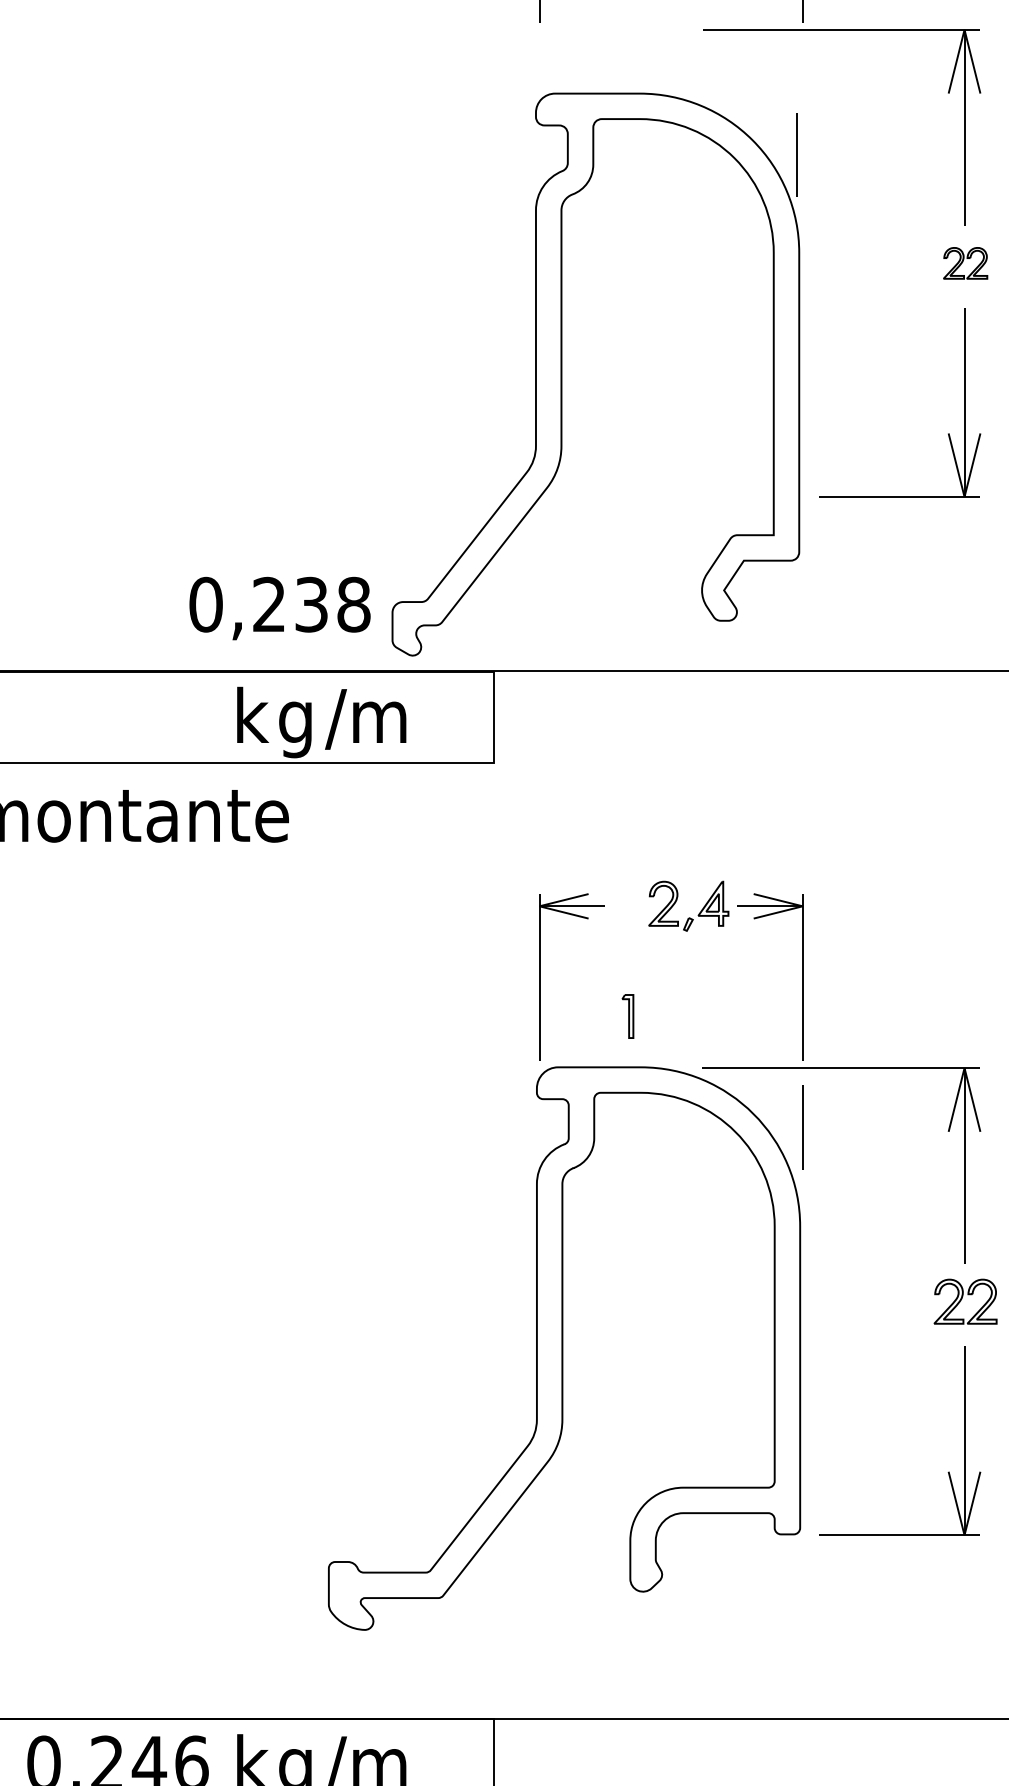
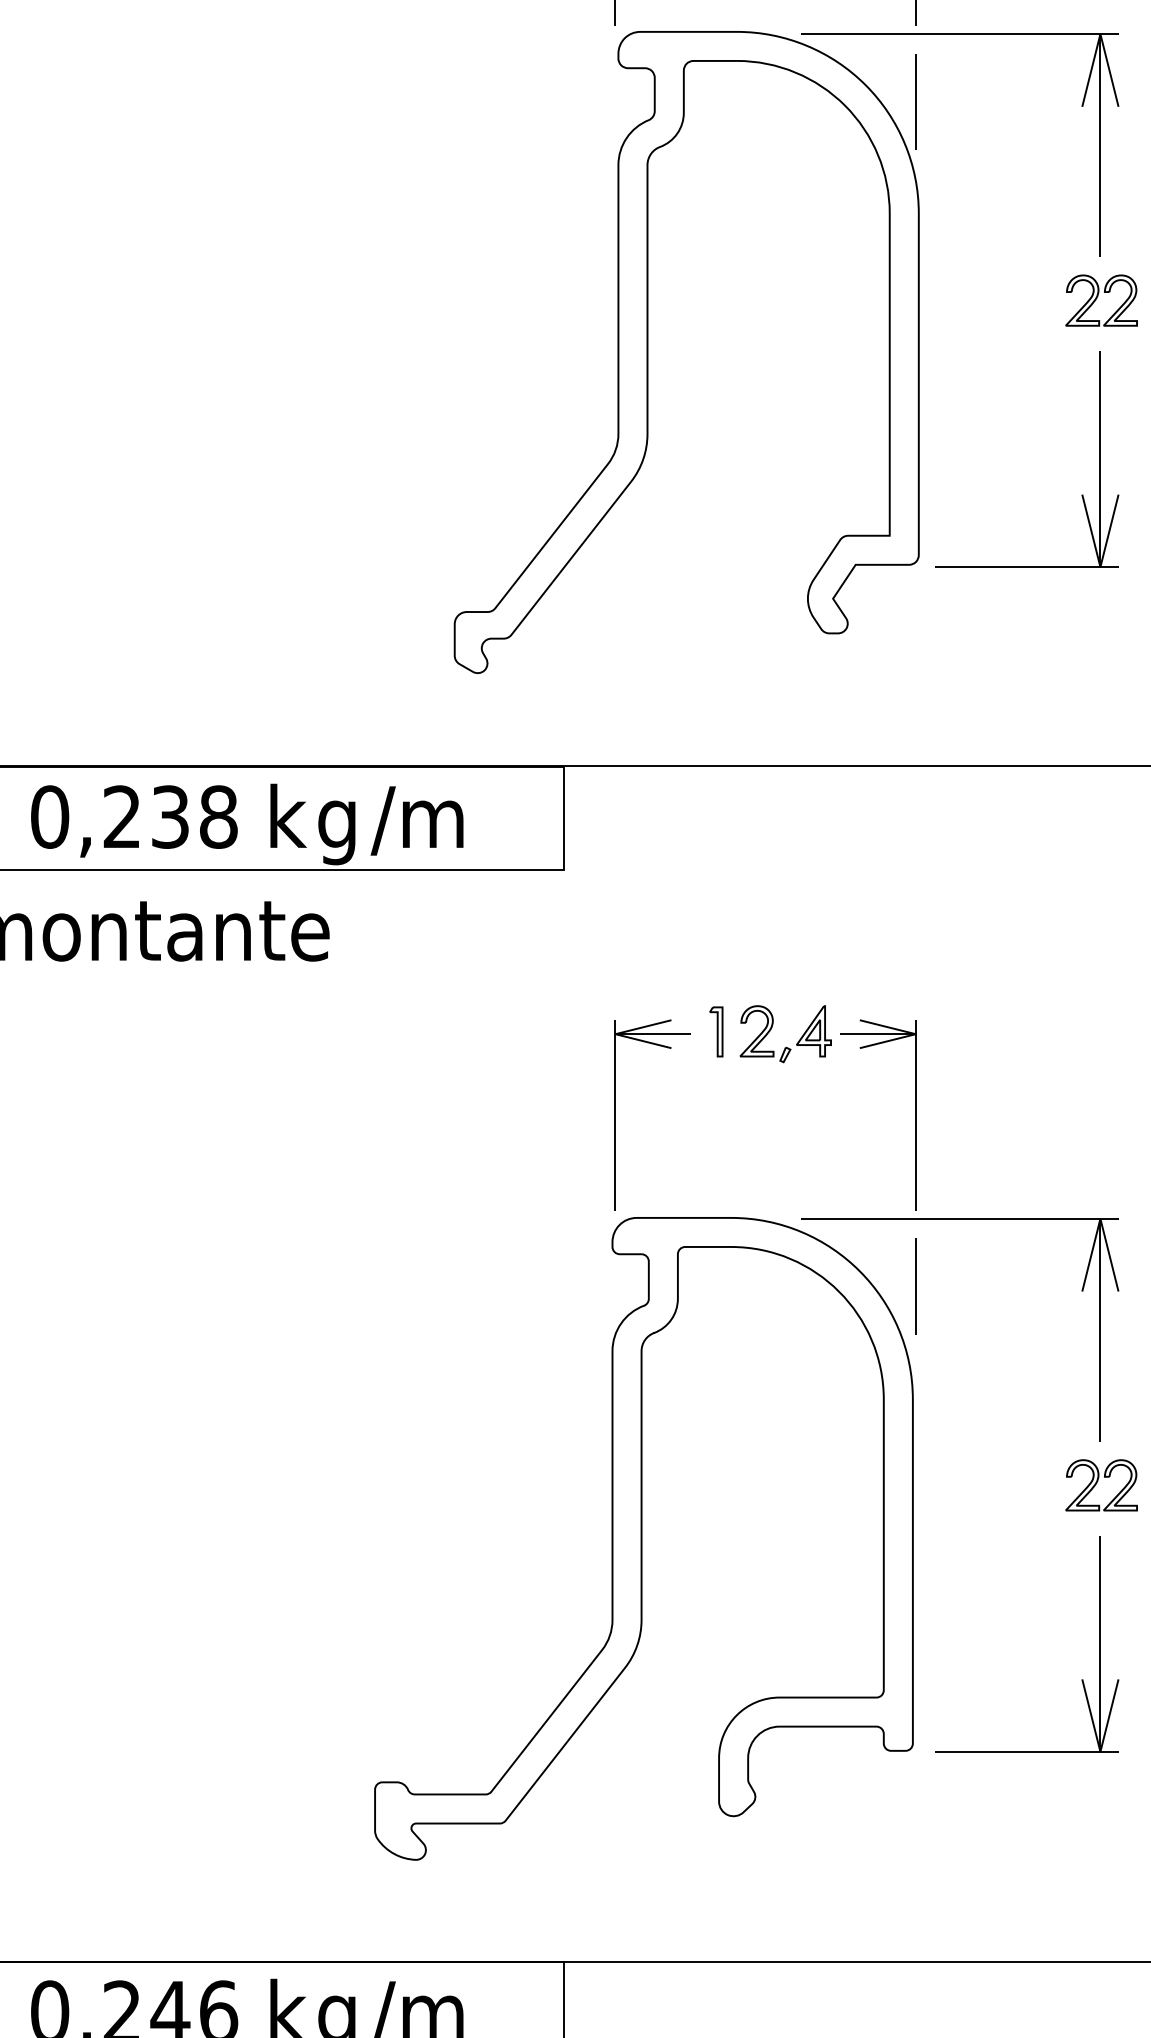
part: (965, 263) -> (1101, 300), size x1.43
part: (562, 374) -> (648, 352), moved
text: (280, 608) -> (134, 821), moved
part: (628, 1016) -> (716, 1031), moved

